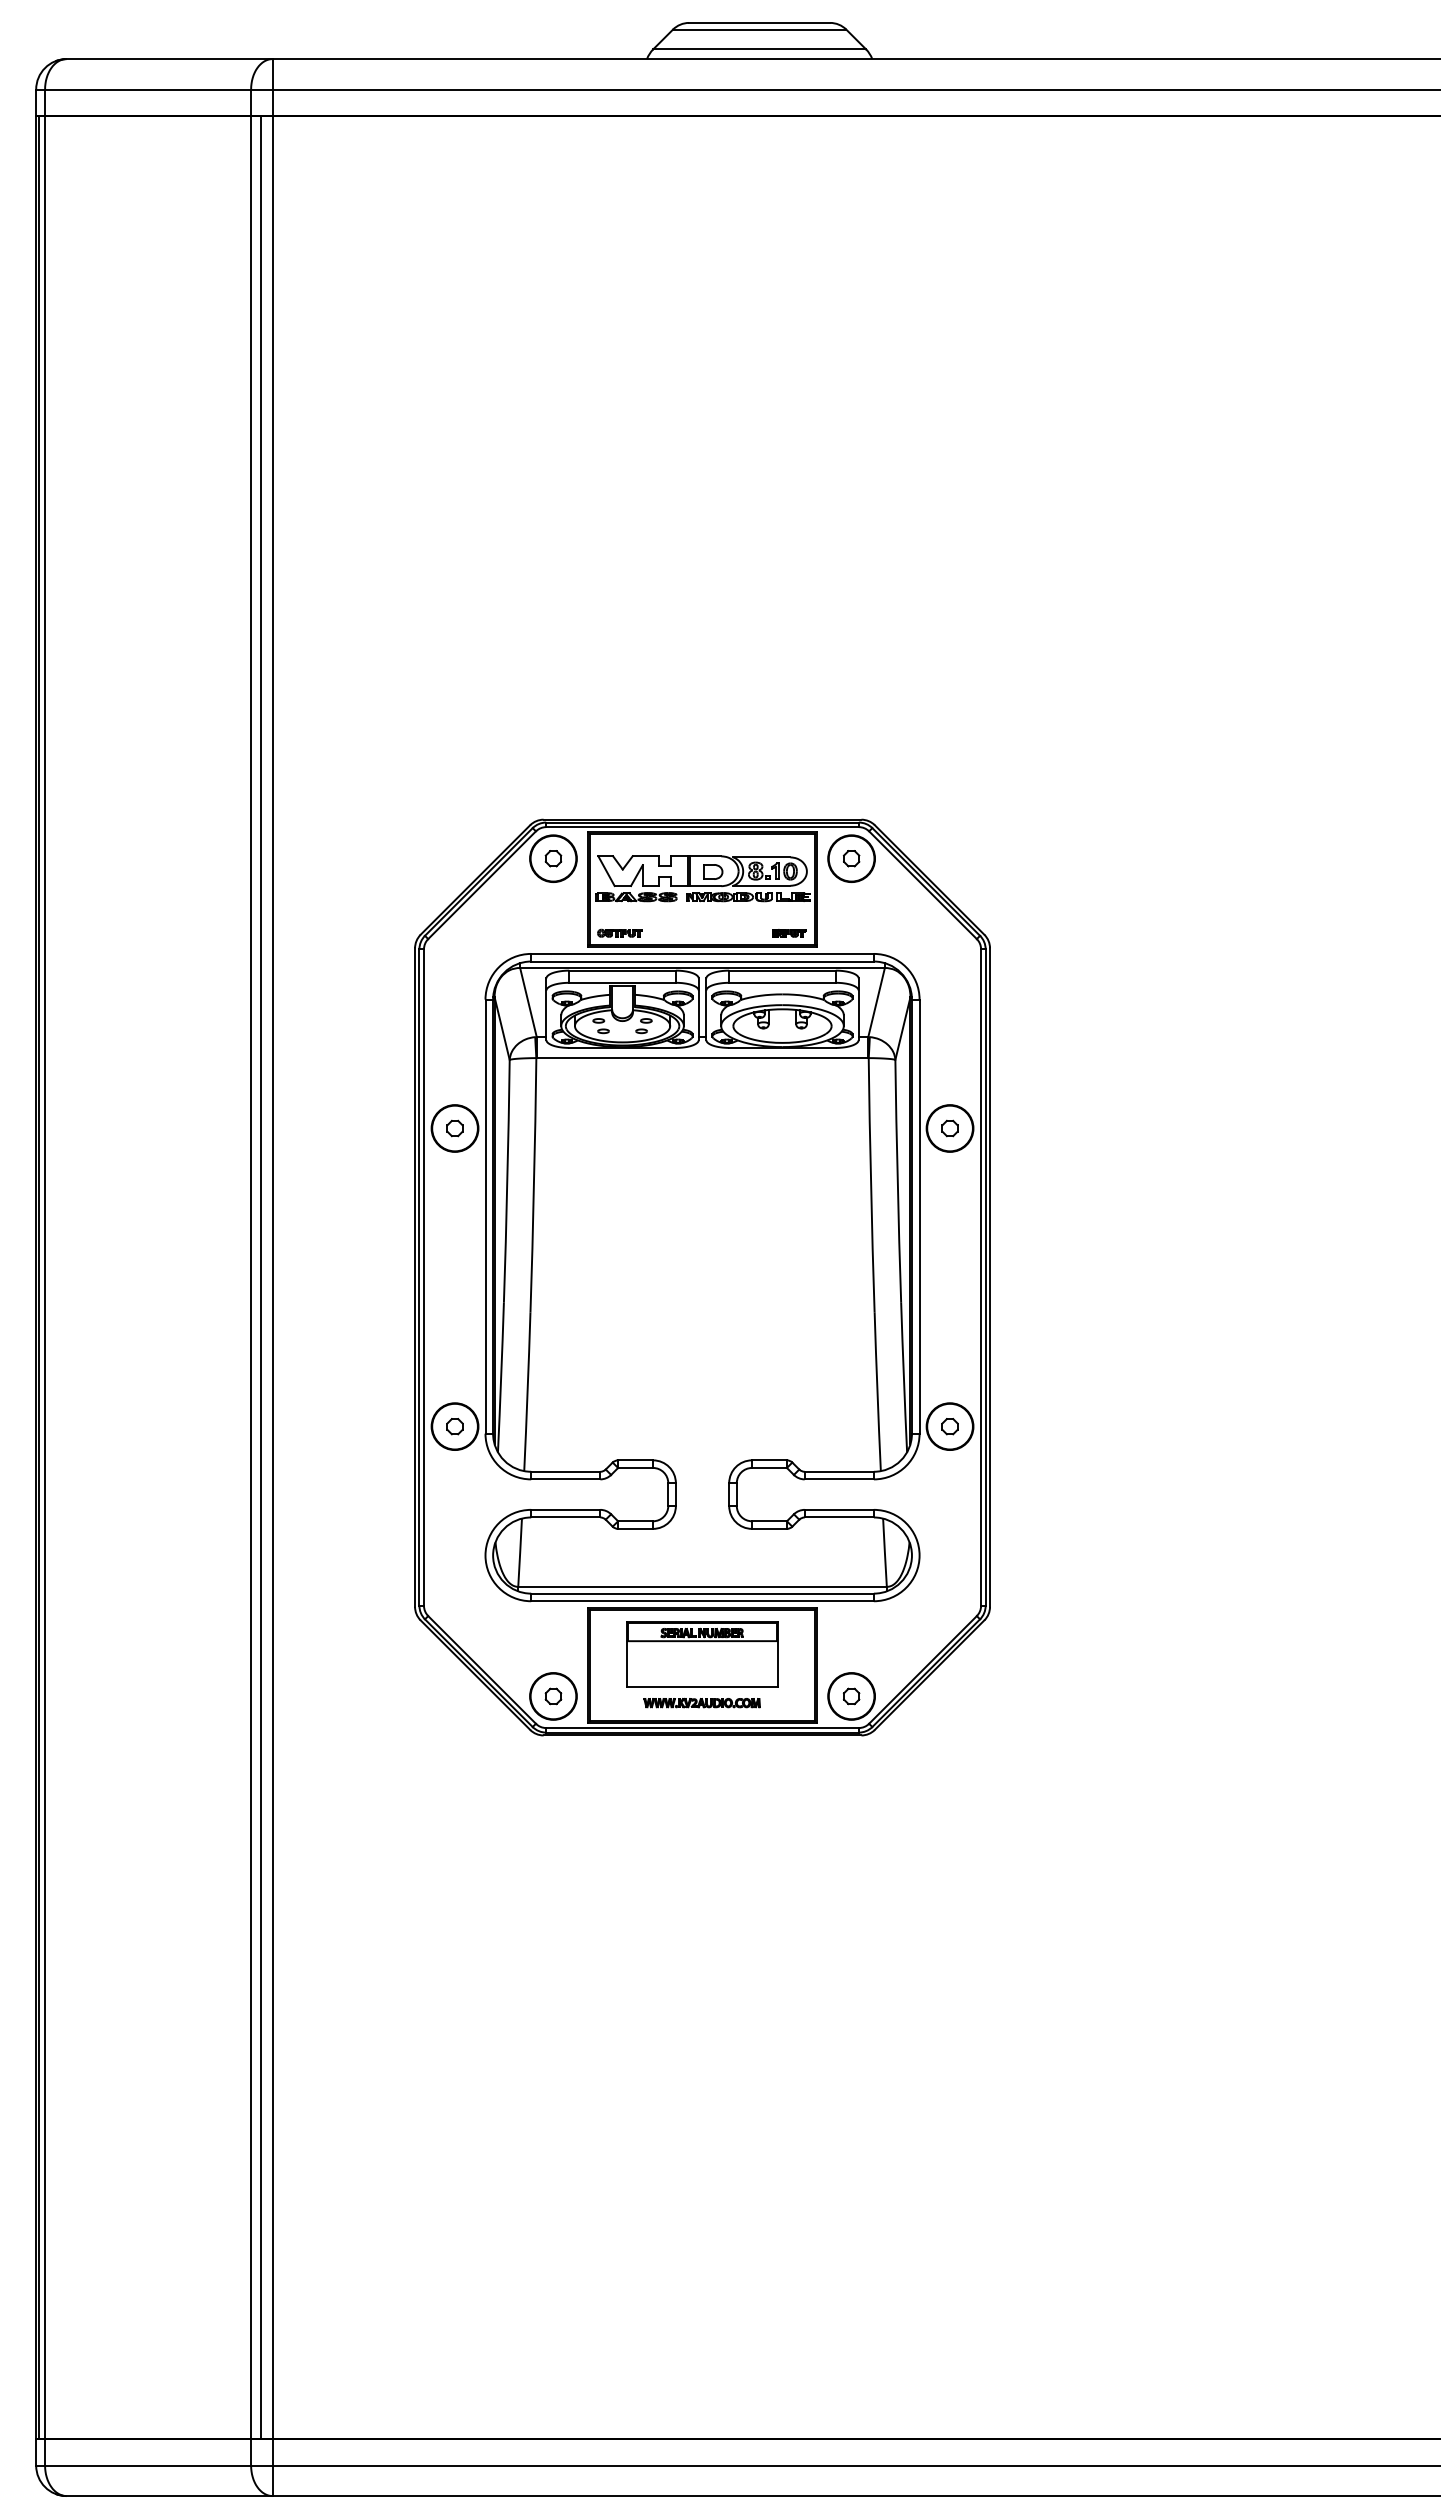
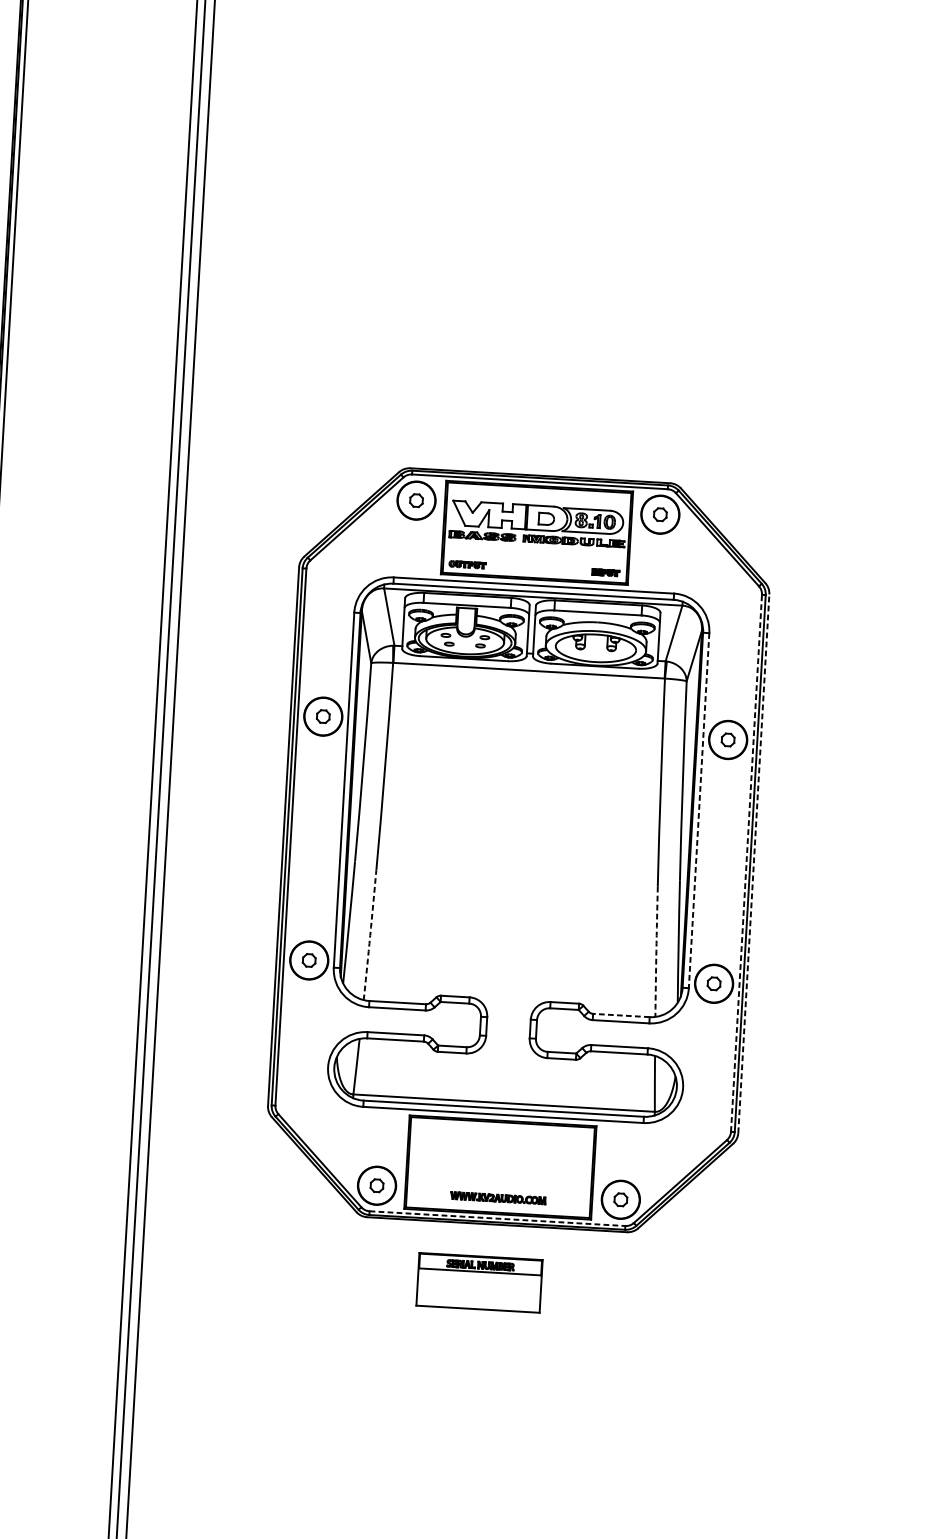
line: (919, 1217) -> (698, 811), solid -> dashed
line: (981, 1277) -> (746, 863), solid -> dashed
line: (990, 1277) -> (754, 863), solid -> dashed
arc: (527, 1391) -> (370, 935), solid -> dashed
arc: (877, 1391) -> (656, 951), solid -> dashed
line: (839, 1471) -> (621, 1015), solid -> dashed
part: (702, 1654) -> (479, 1282), moved
line: (703, 1728) -> (498, 1219), solid -> dashed

